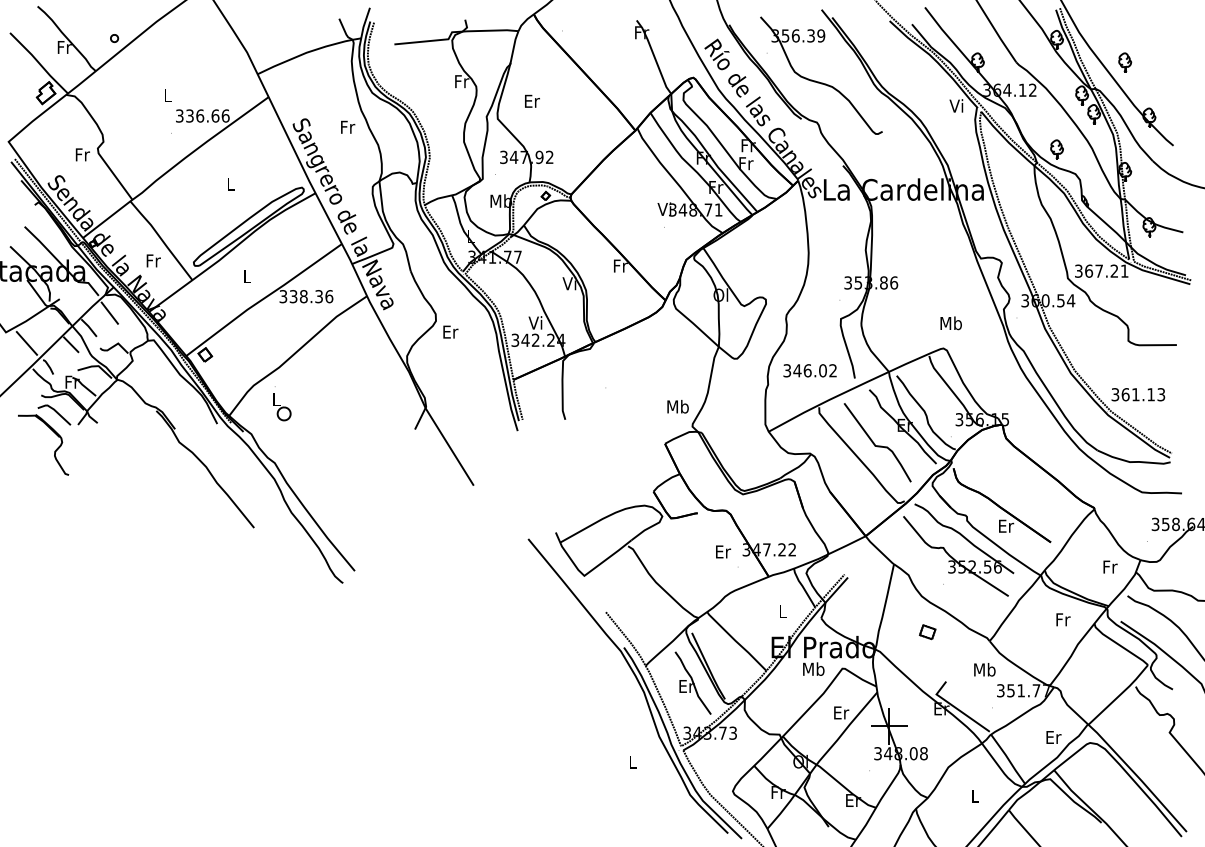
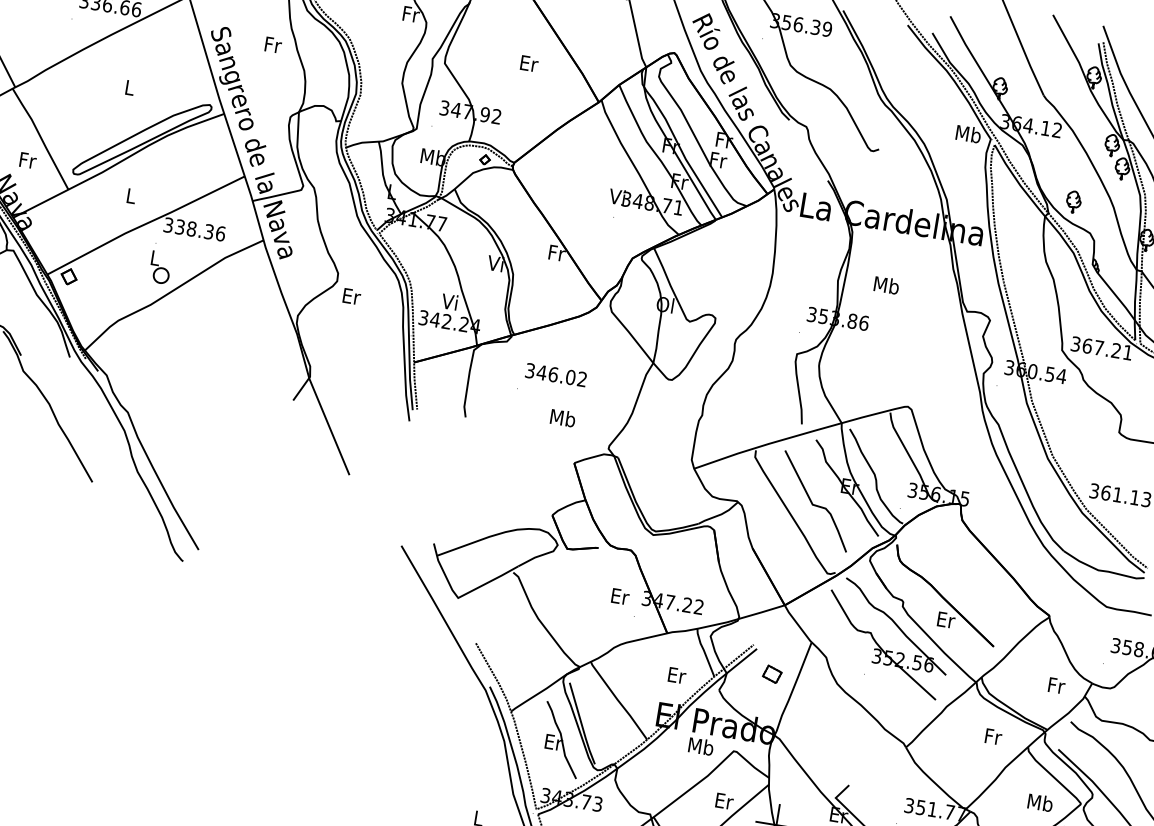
text: (532, 100) -> (529, 62), moved
text: (956, 105) -> (967, 133), Vi -> Mb
text: (950, 323) -> (885, 285), moved
text: (809, 370) -> (555, 374), moved
part: (282, 403) -> (161, 263), moved
text: (677, 406) -> (562, 417), moved
text: (782, 611) -> (676, 675), L -> Er
part: (927, 632) -> (772, 674), moved
text: (984, 669) -> (1040, 802), moved

